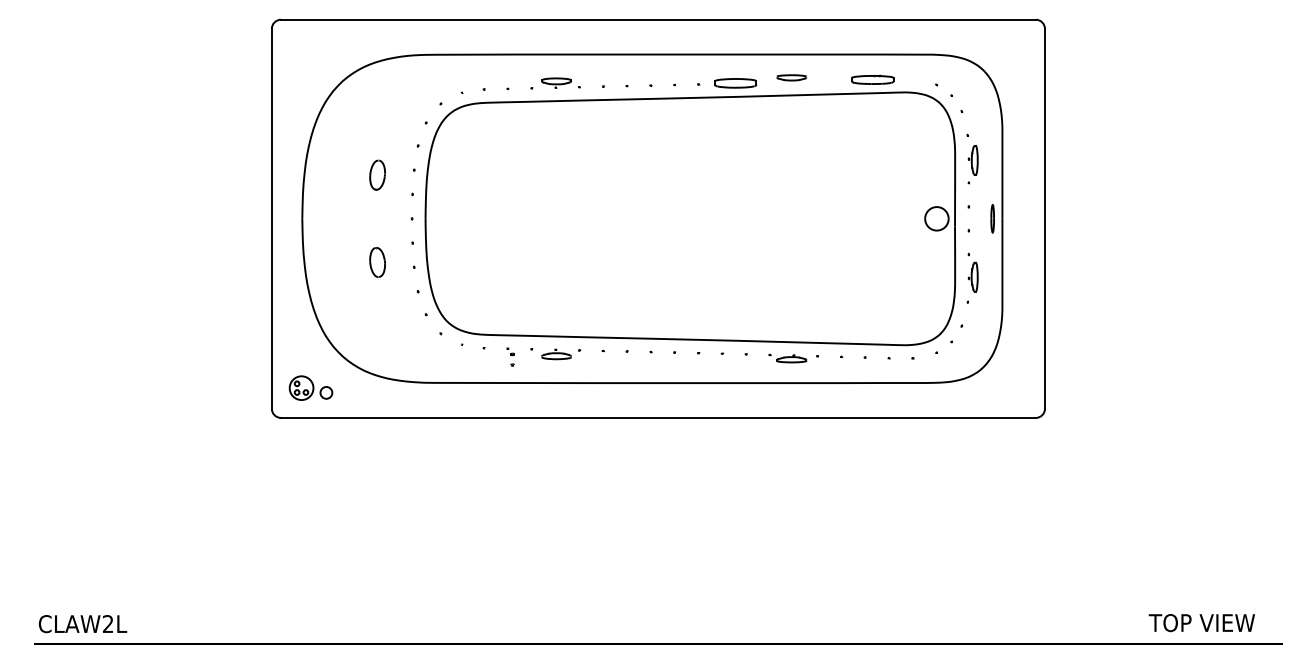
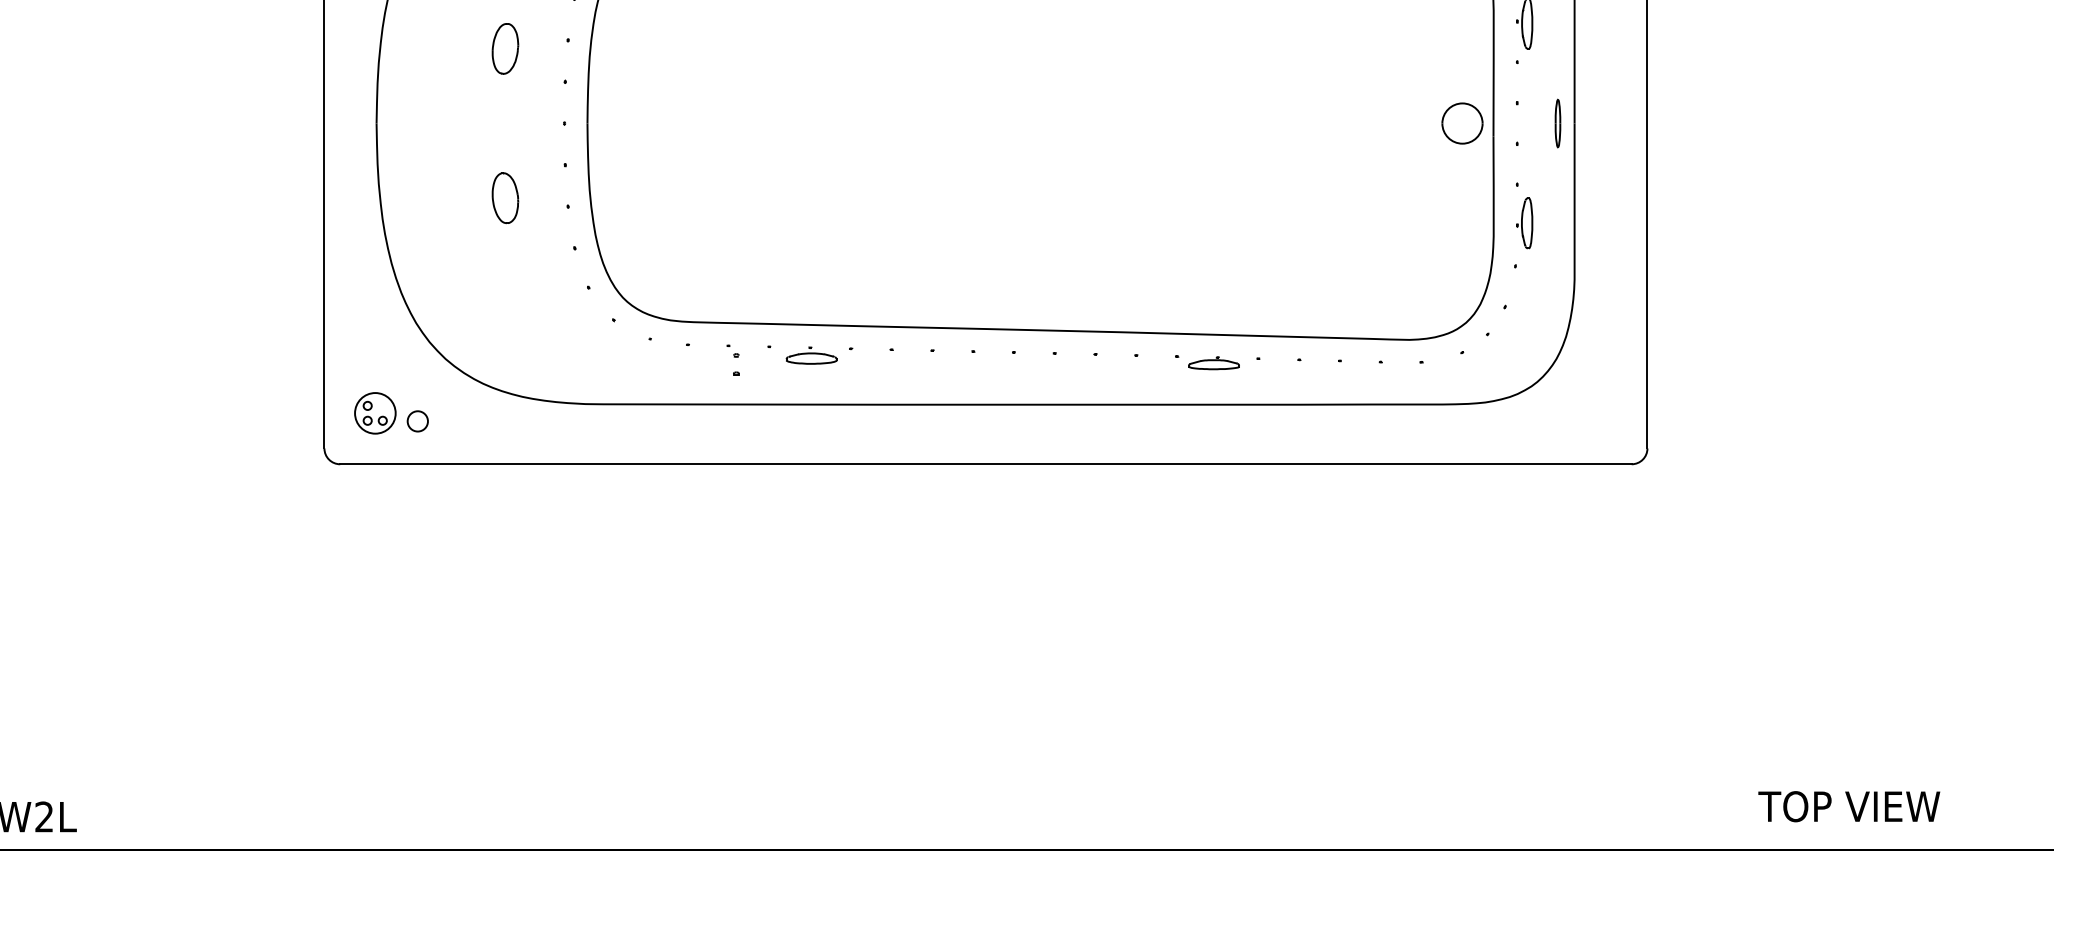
text: (1201, 623) -> (1848, 807), moved

